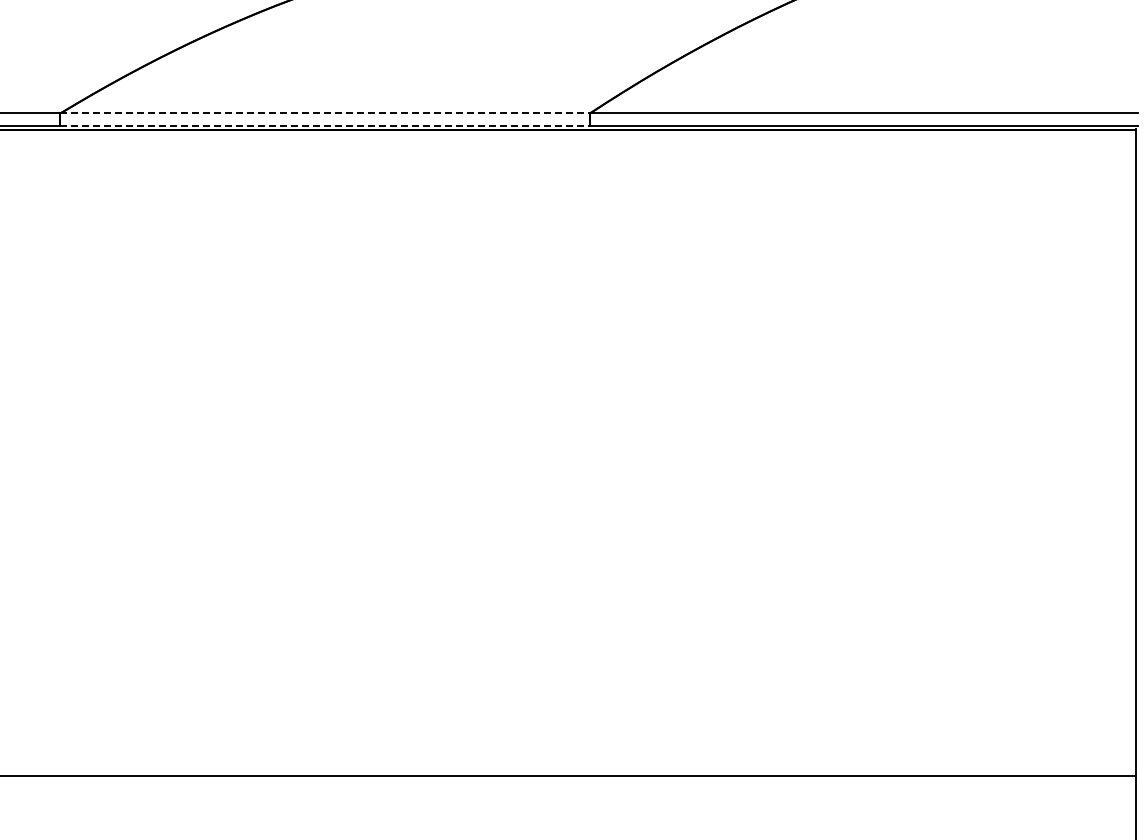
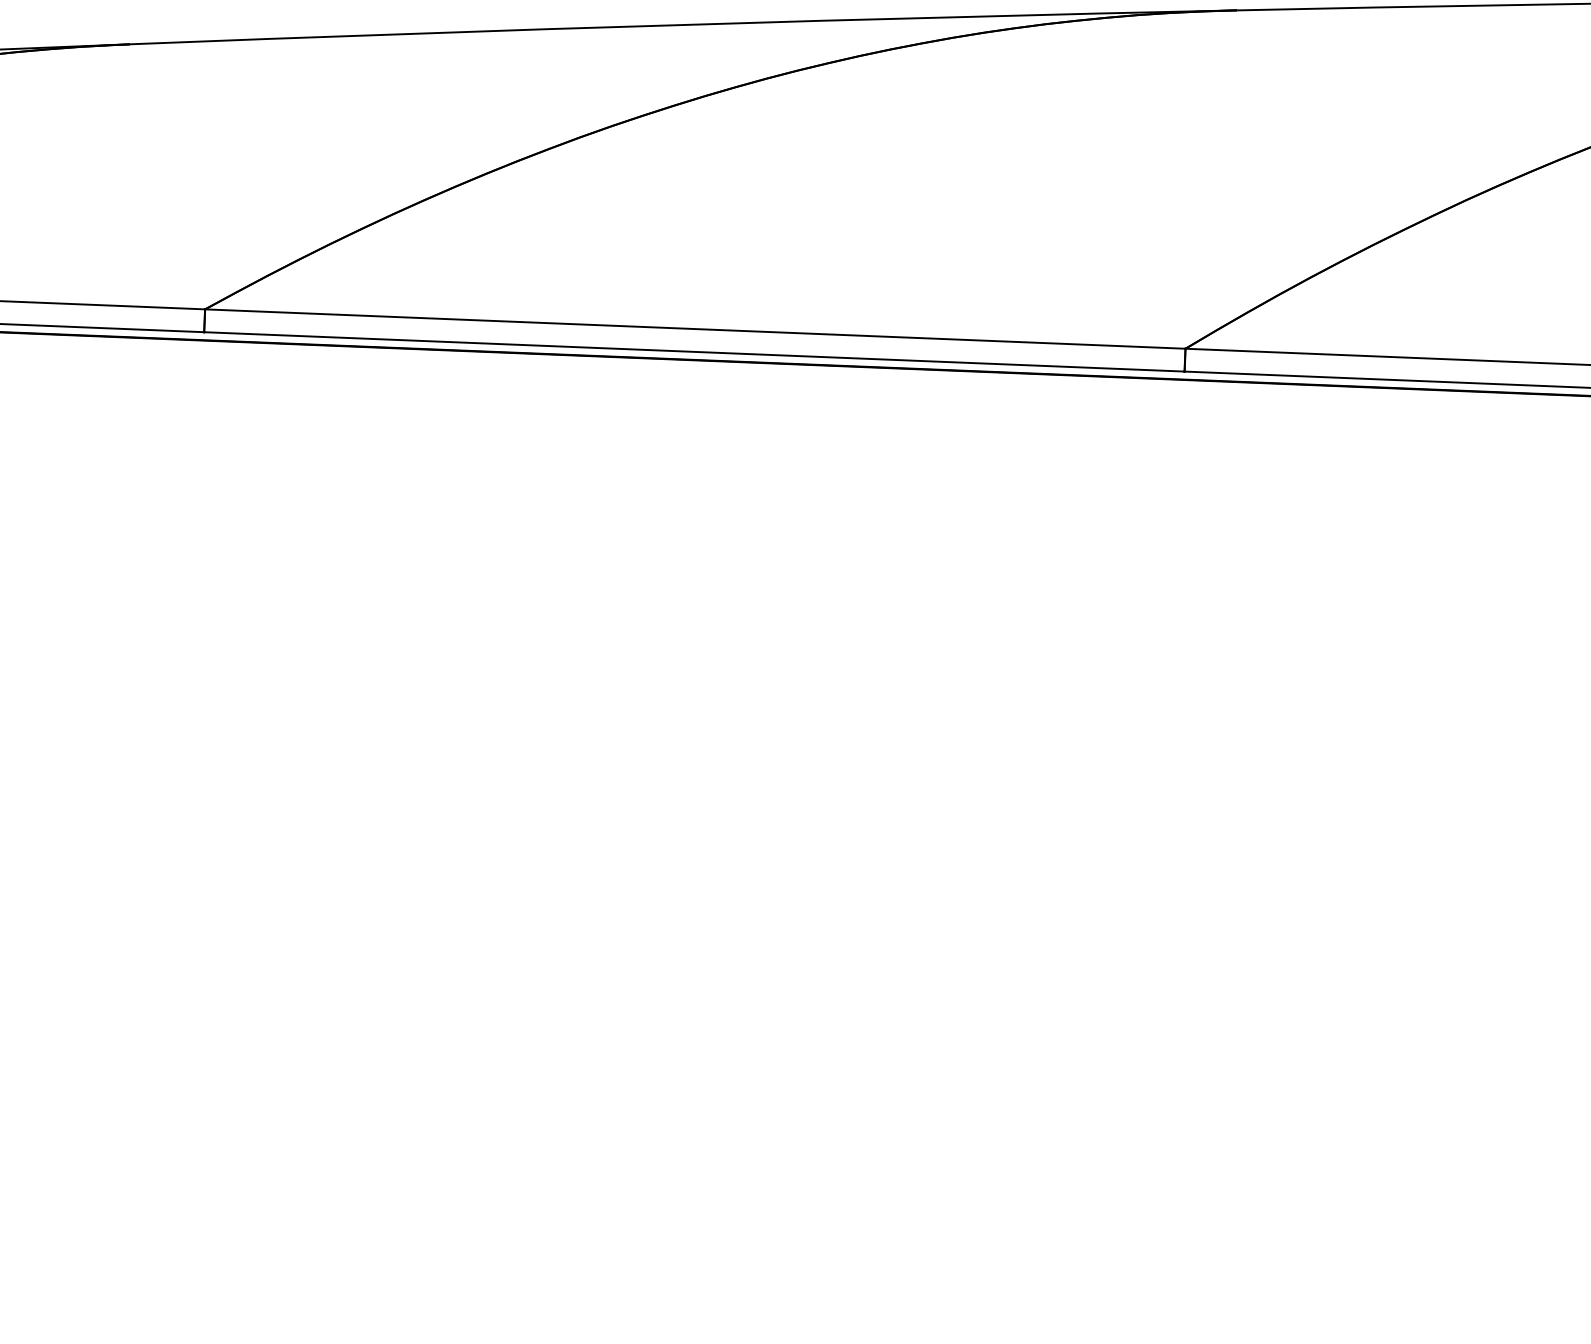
line: (325, 113) -> (695, 329), dashed -> solid
line: (325, 125) -> (694, 351), dashed -> solid

